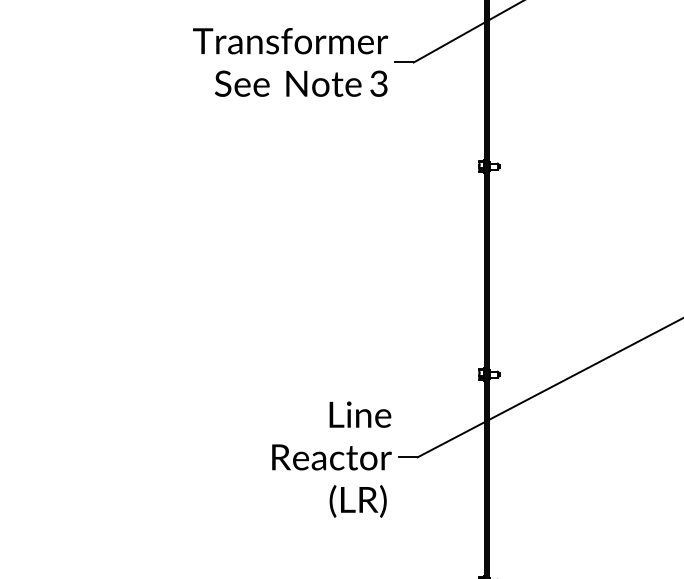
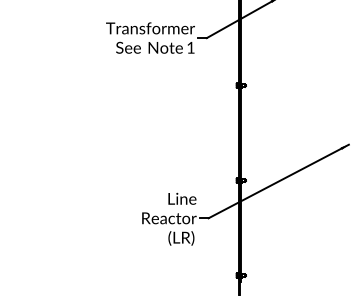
text: (378, 83) -> (190, 47), 3 -> 1

